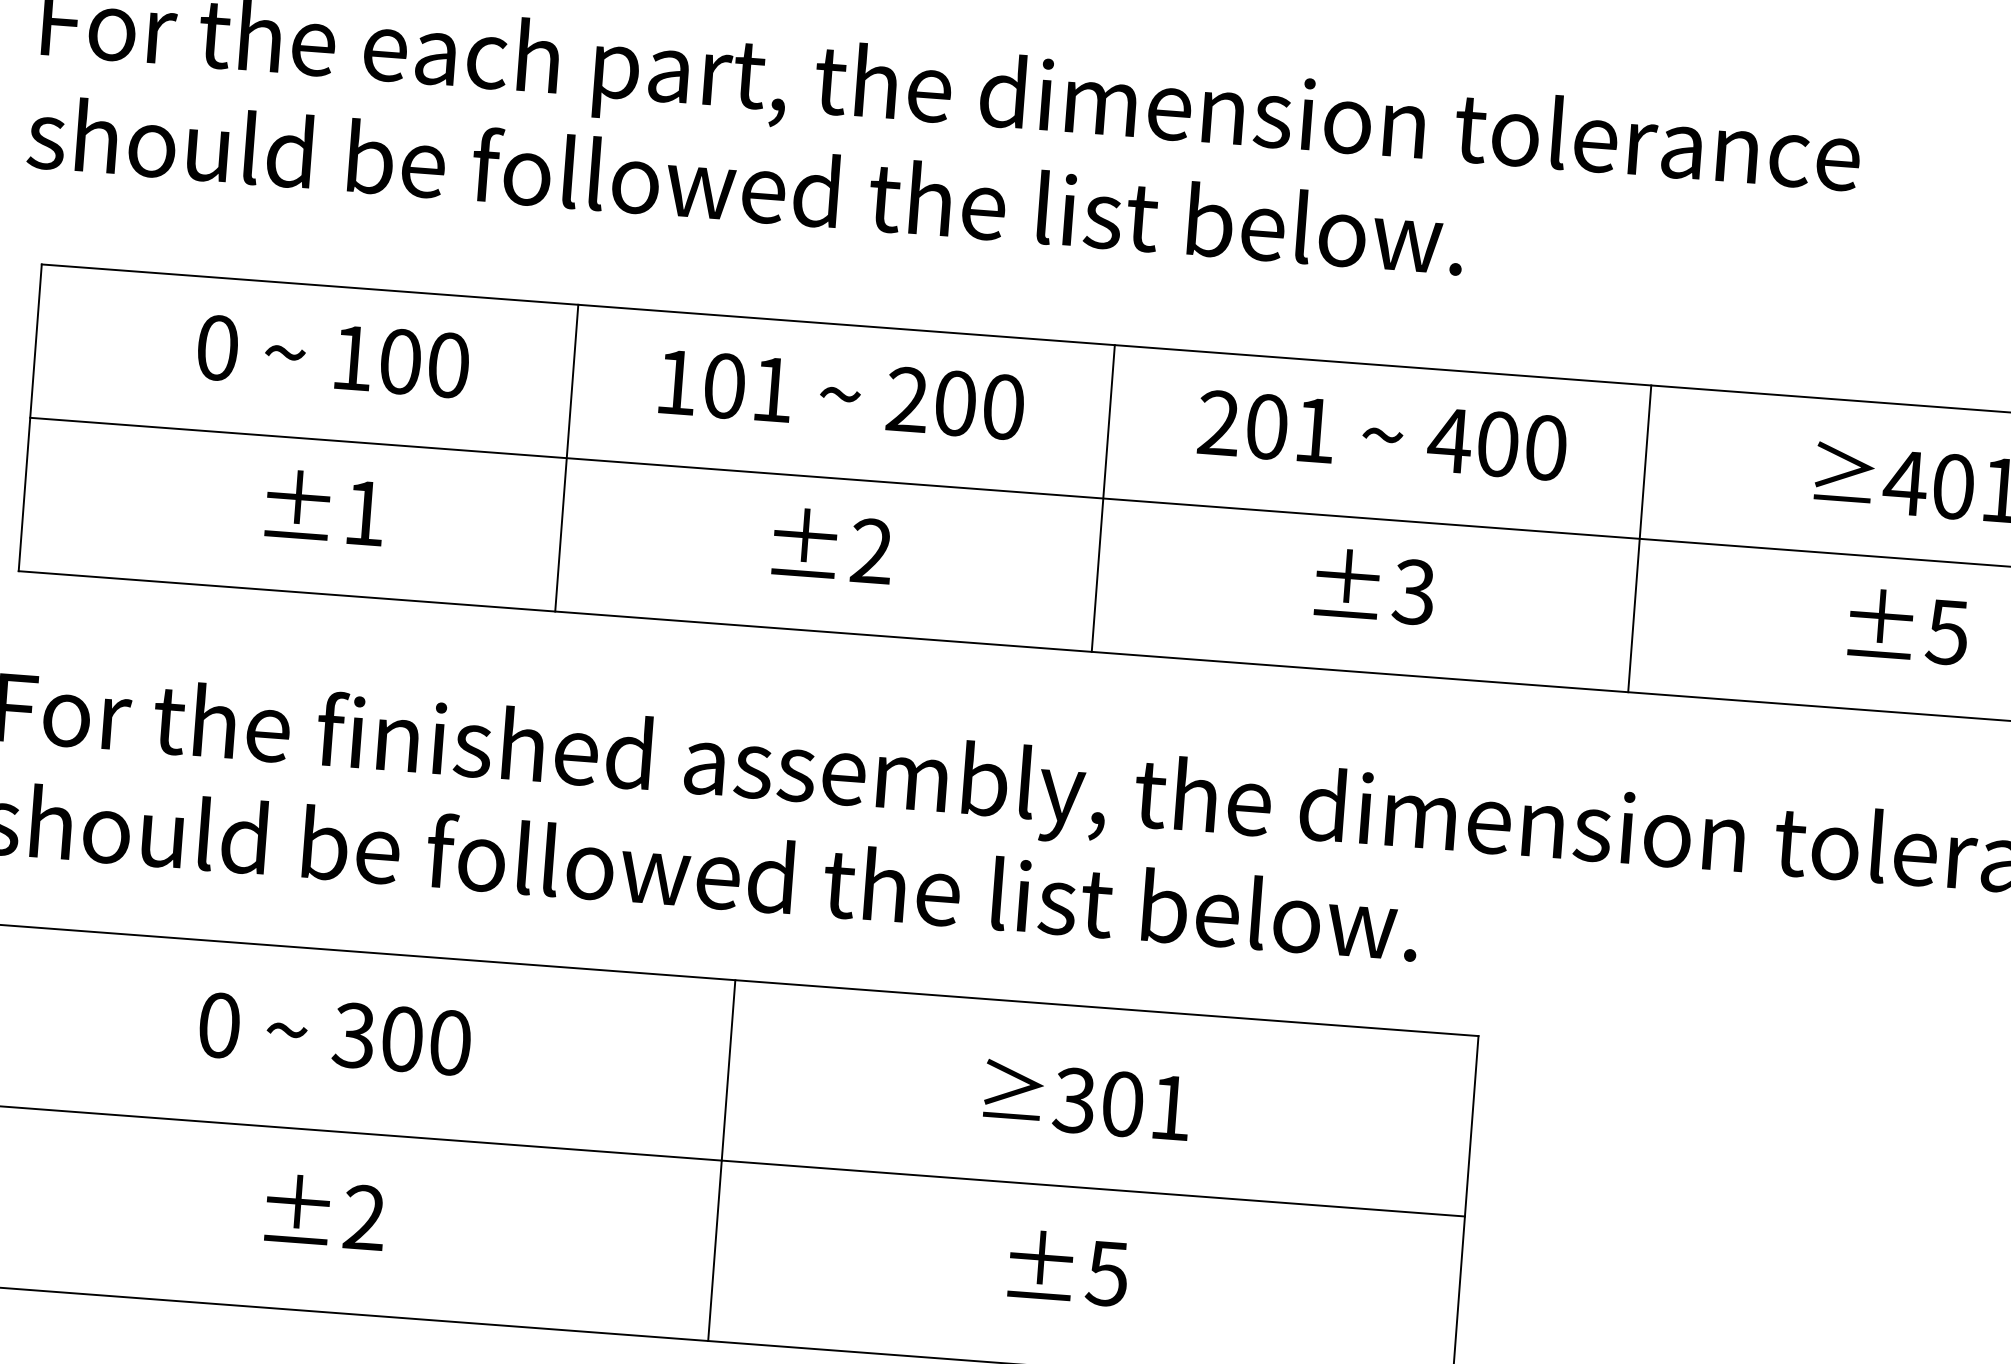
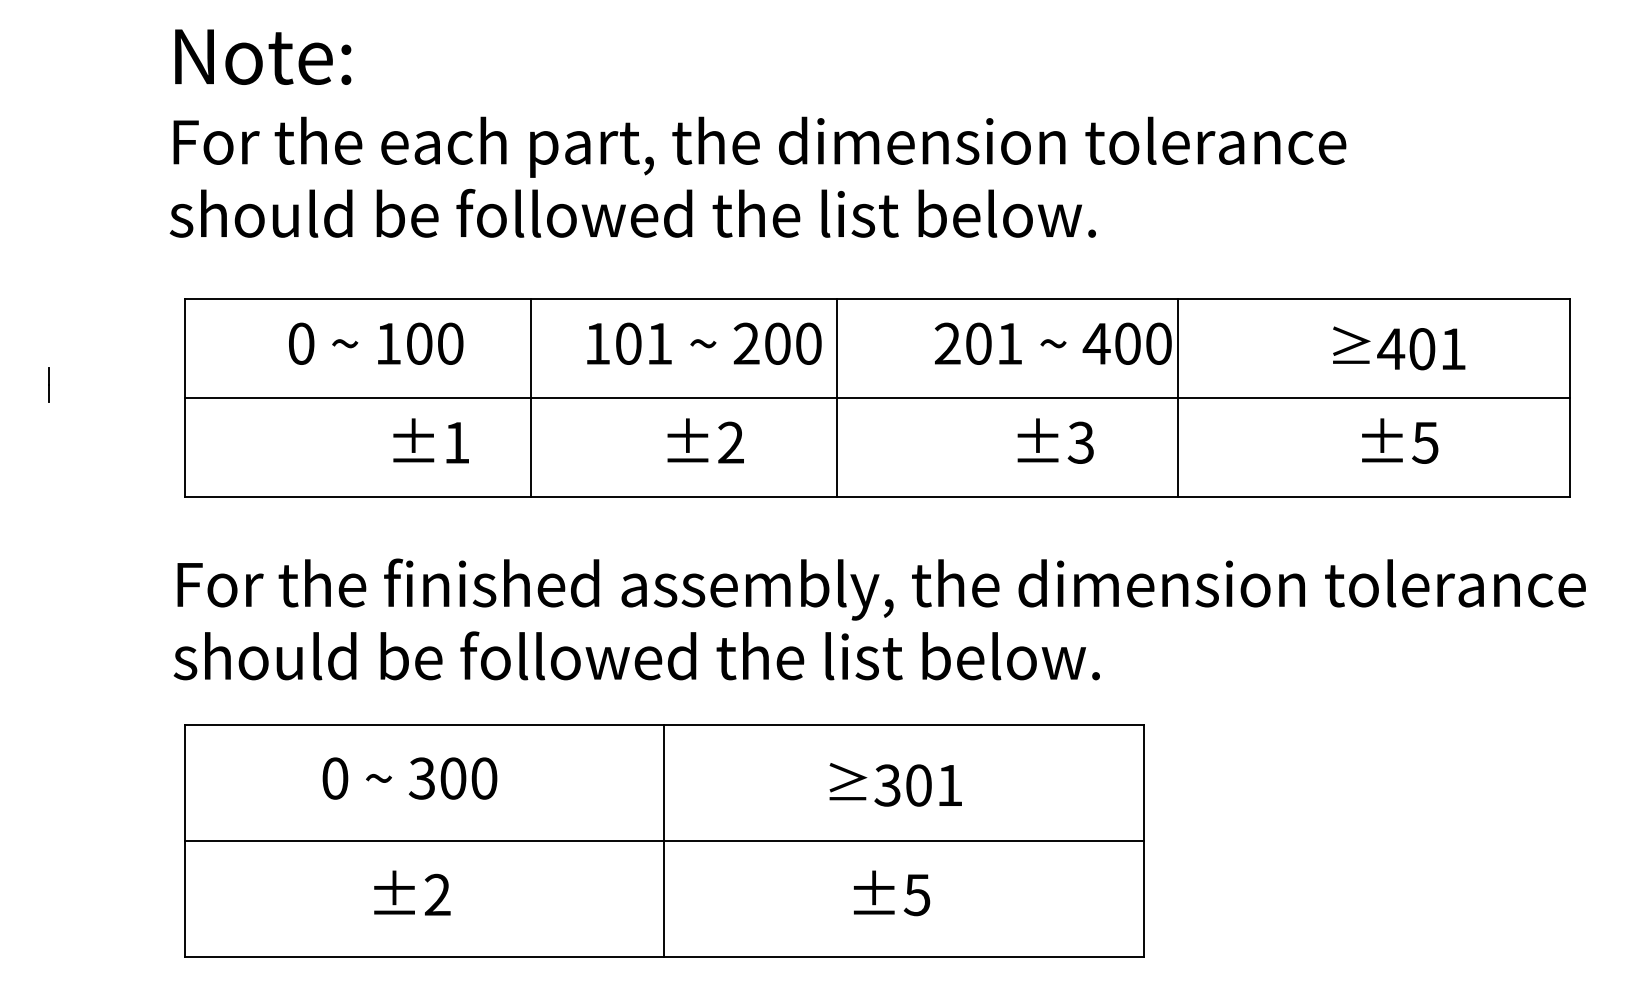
line: (1103, 498) -> (837, 397), moved
text: (324, 506) -> (430, 440), moved
line: (1639, 538) -> (1178, 397), moved

